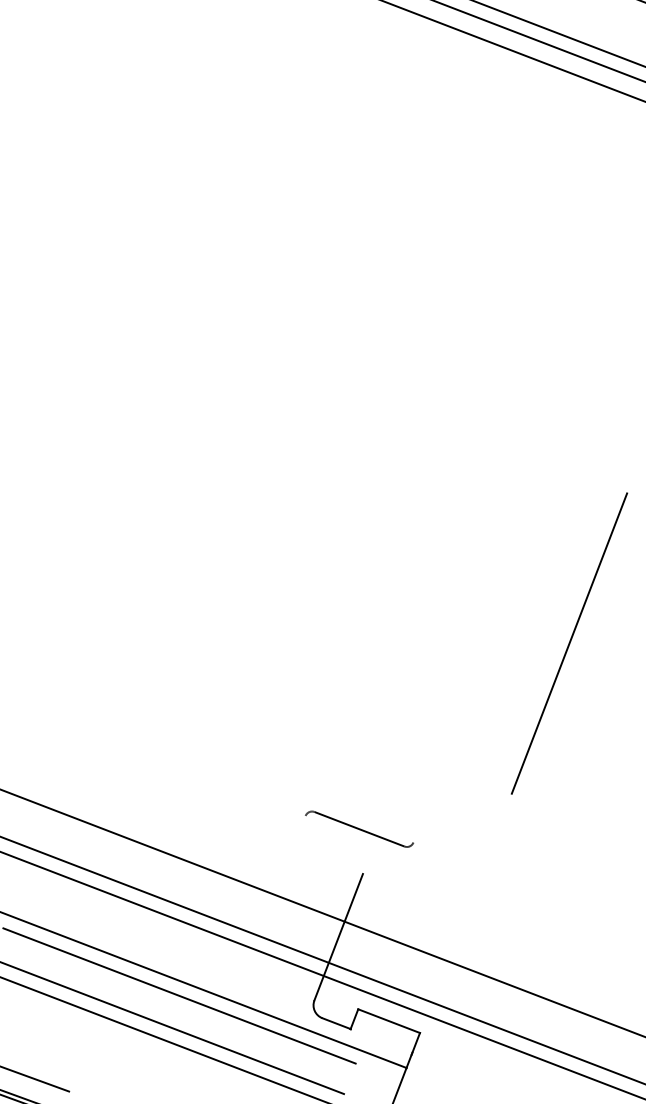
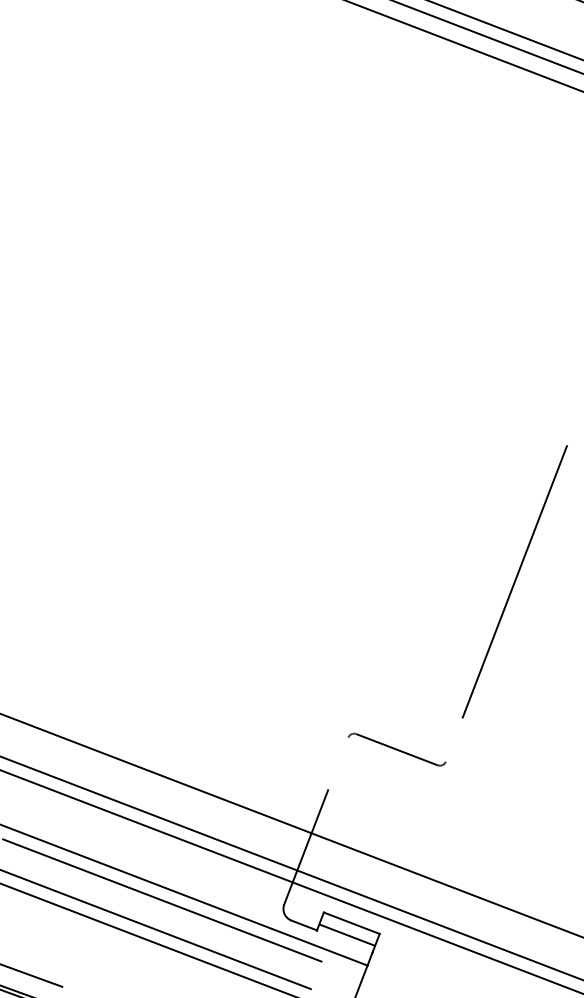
part: (358, 829) -> (396, 749), moved
line: (384, 1033) -> (347, 934), added

